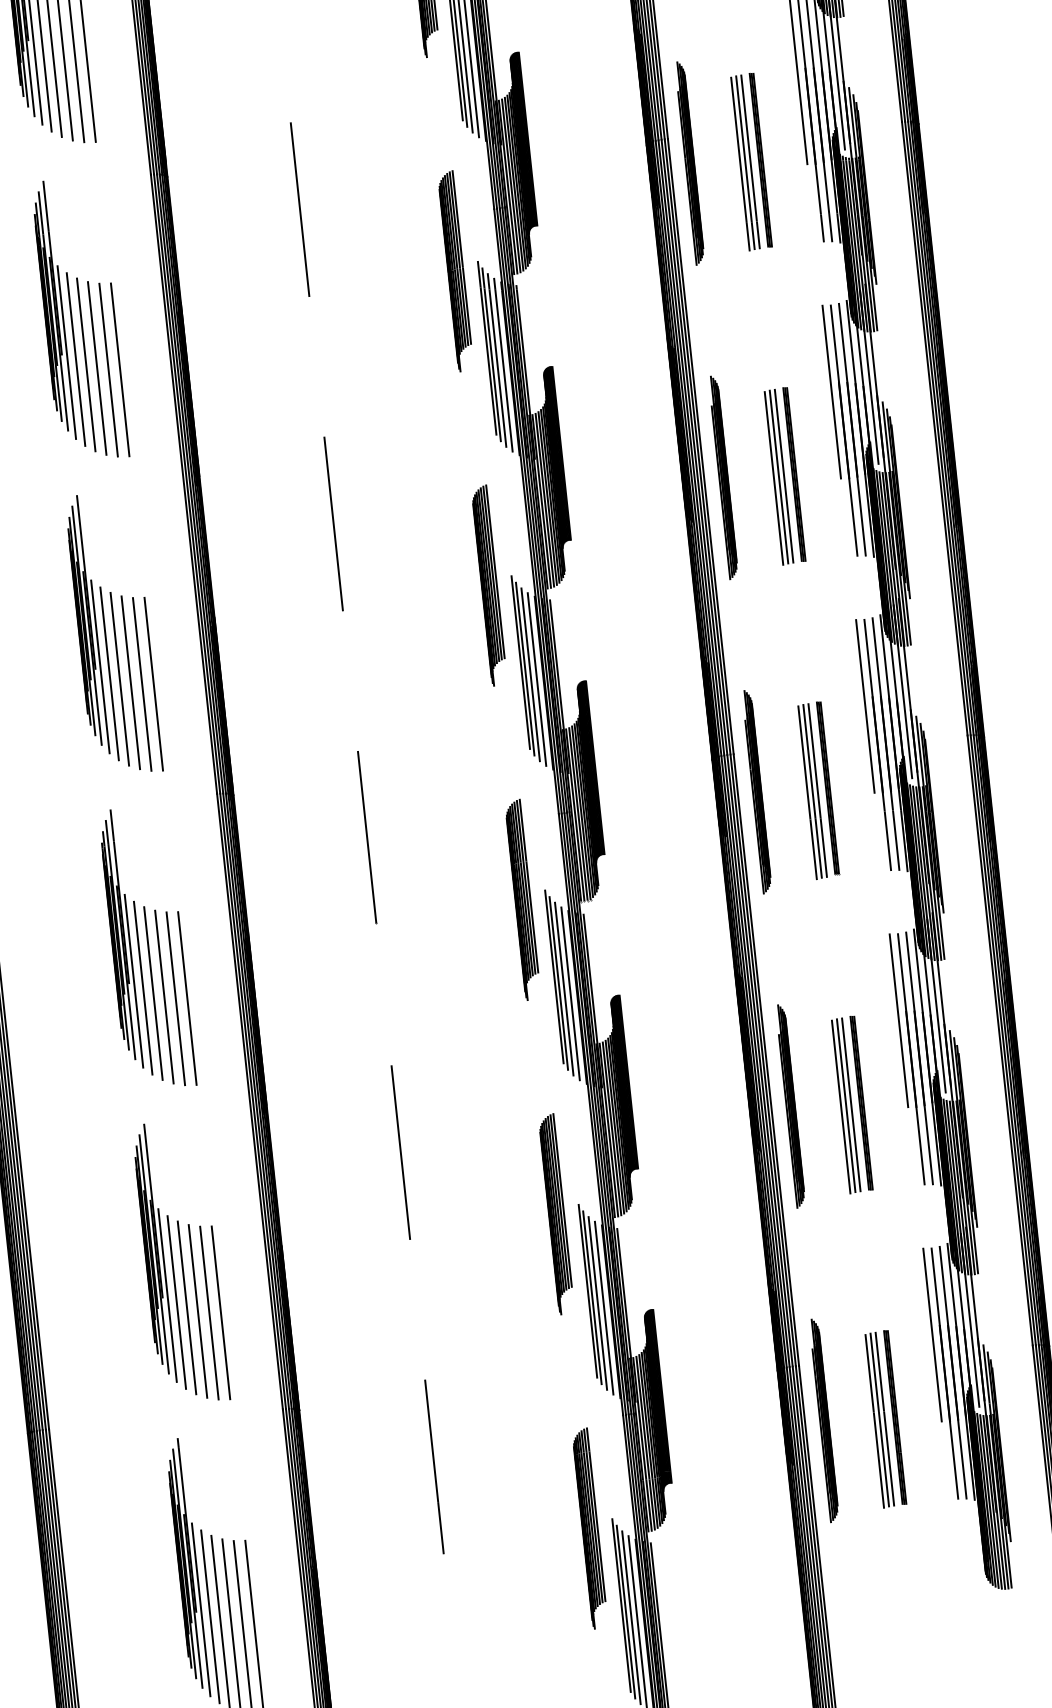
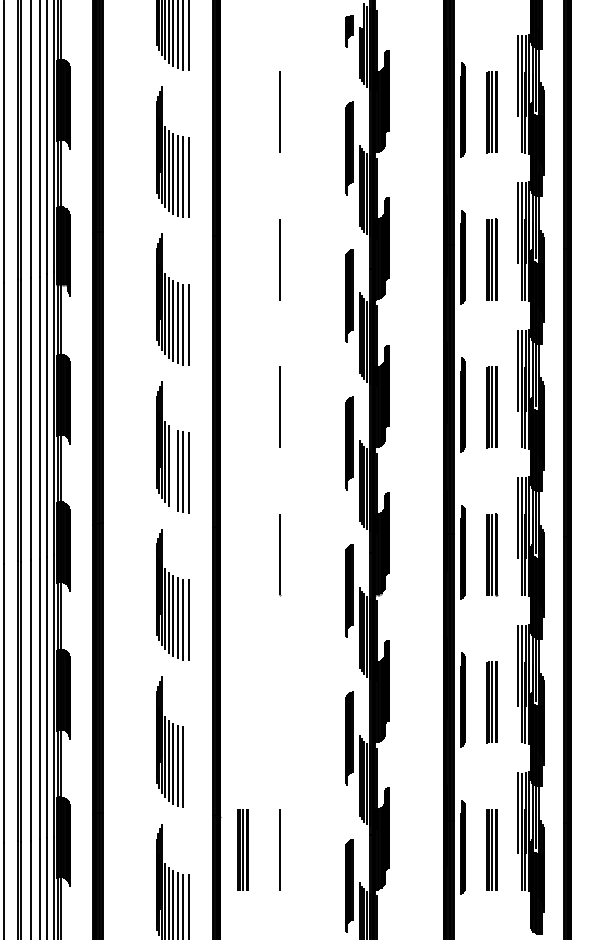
line: (120, 679) -> (173, 468), removed
line: (399, 1151) -> (279, 701), removed
line: (220, 1312) -> (188, 767), removed
part: (354, 1475) -> (242, 849), added

